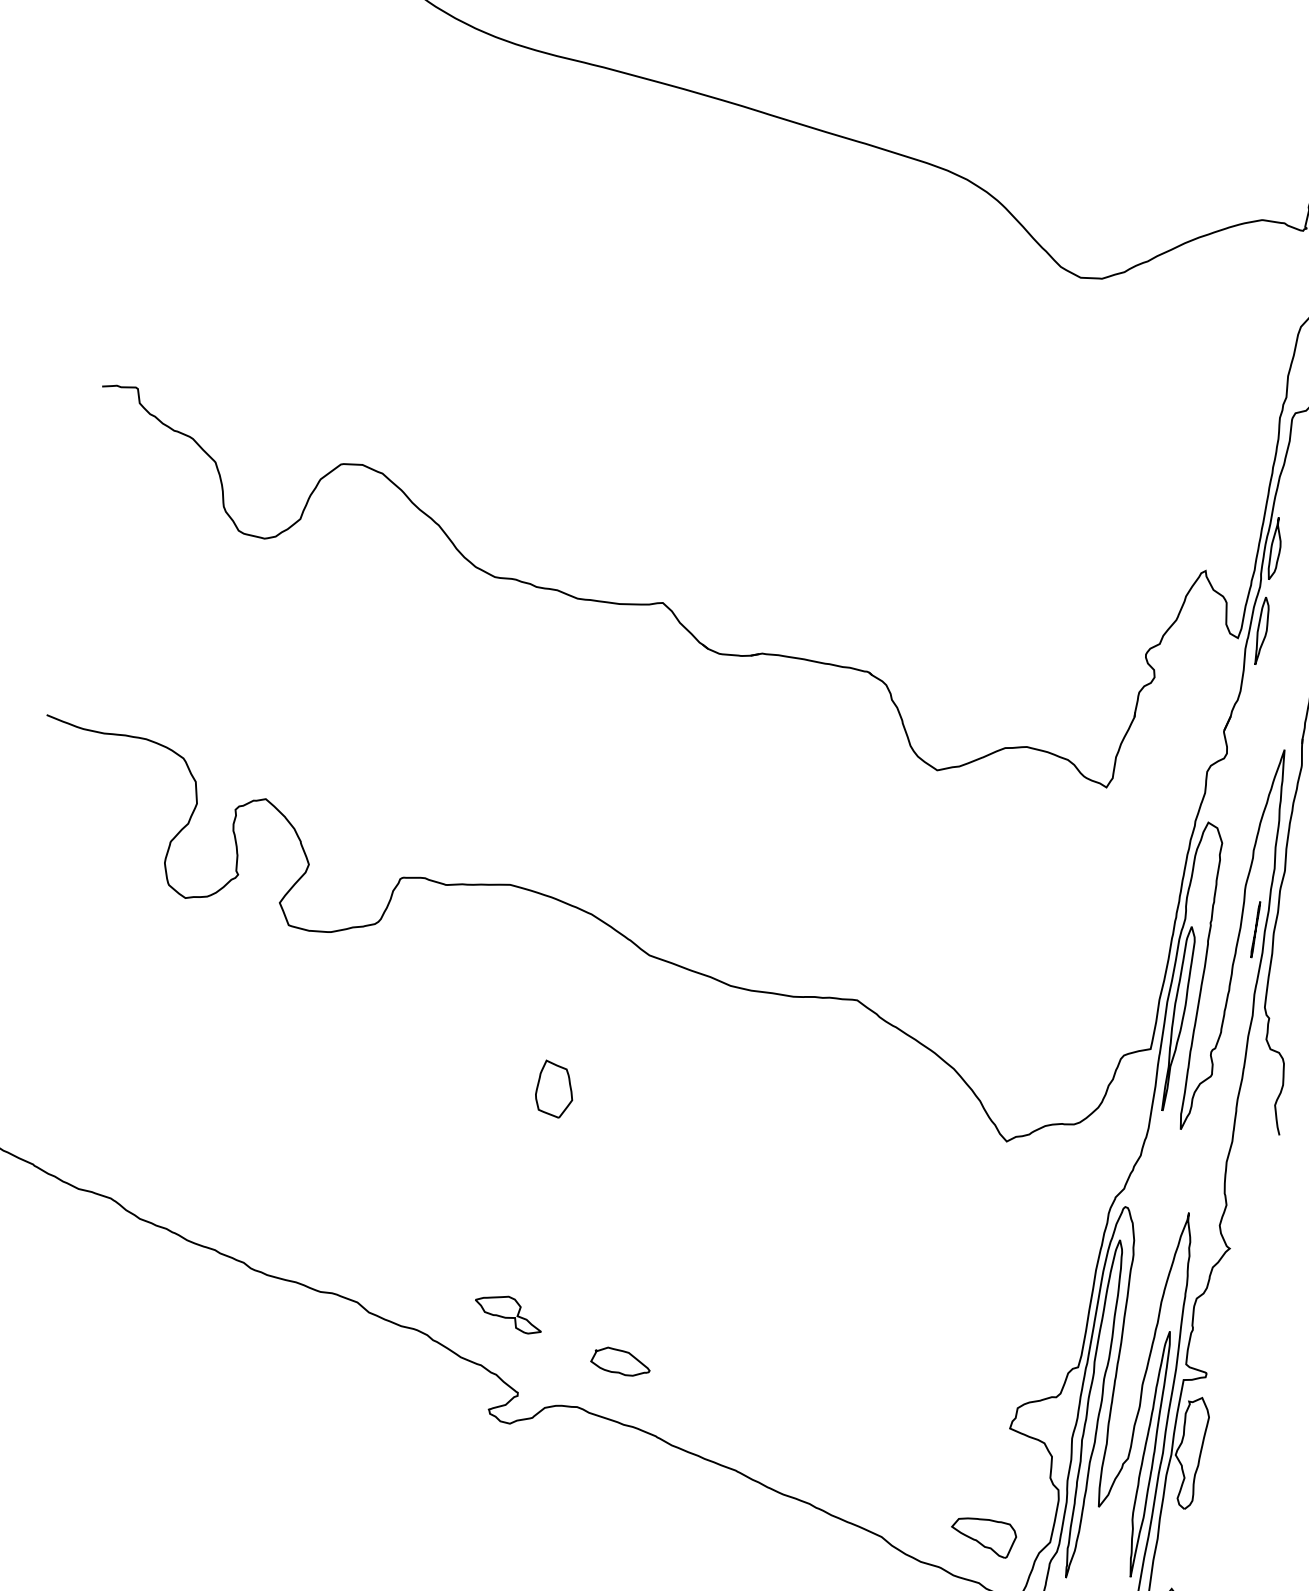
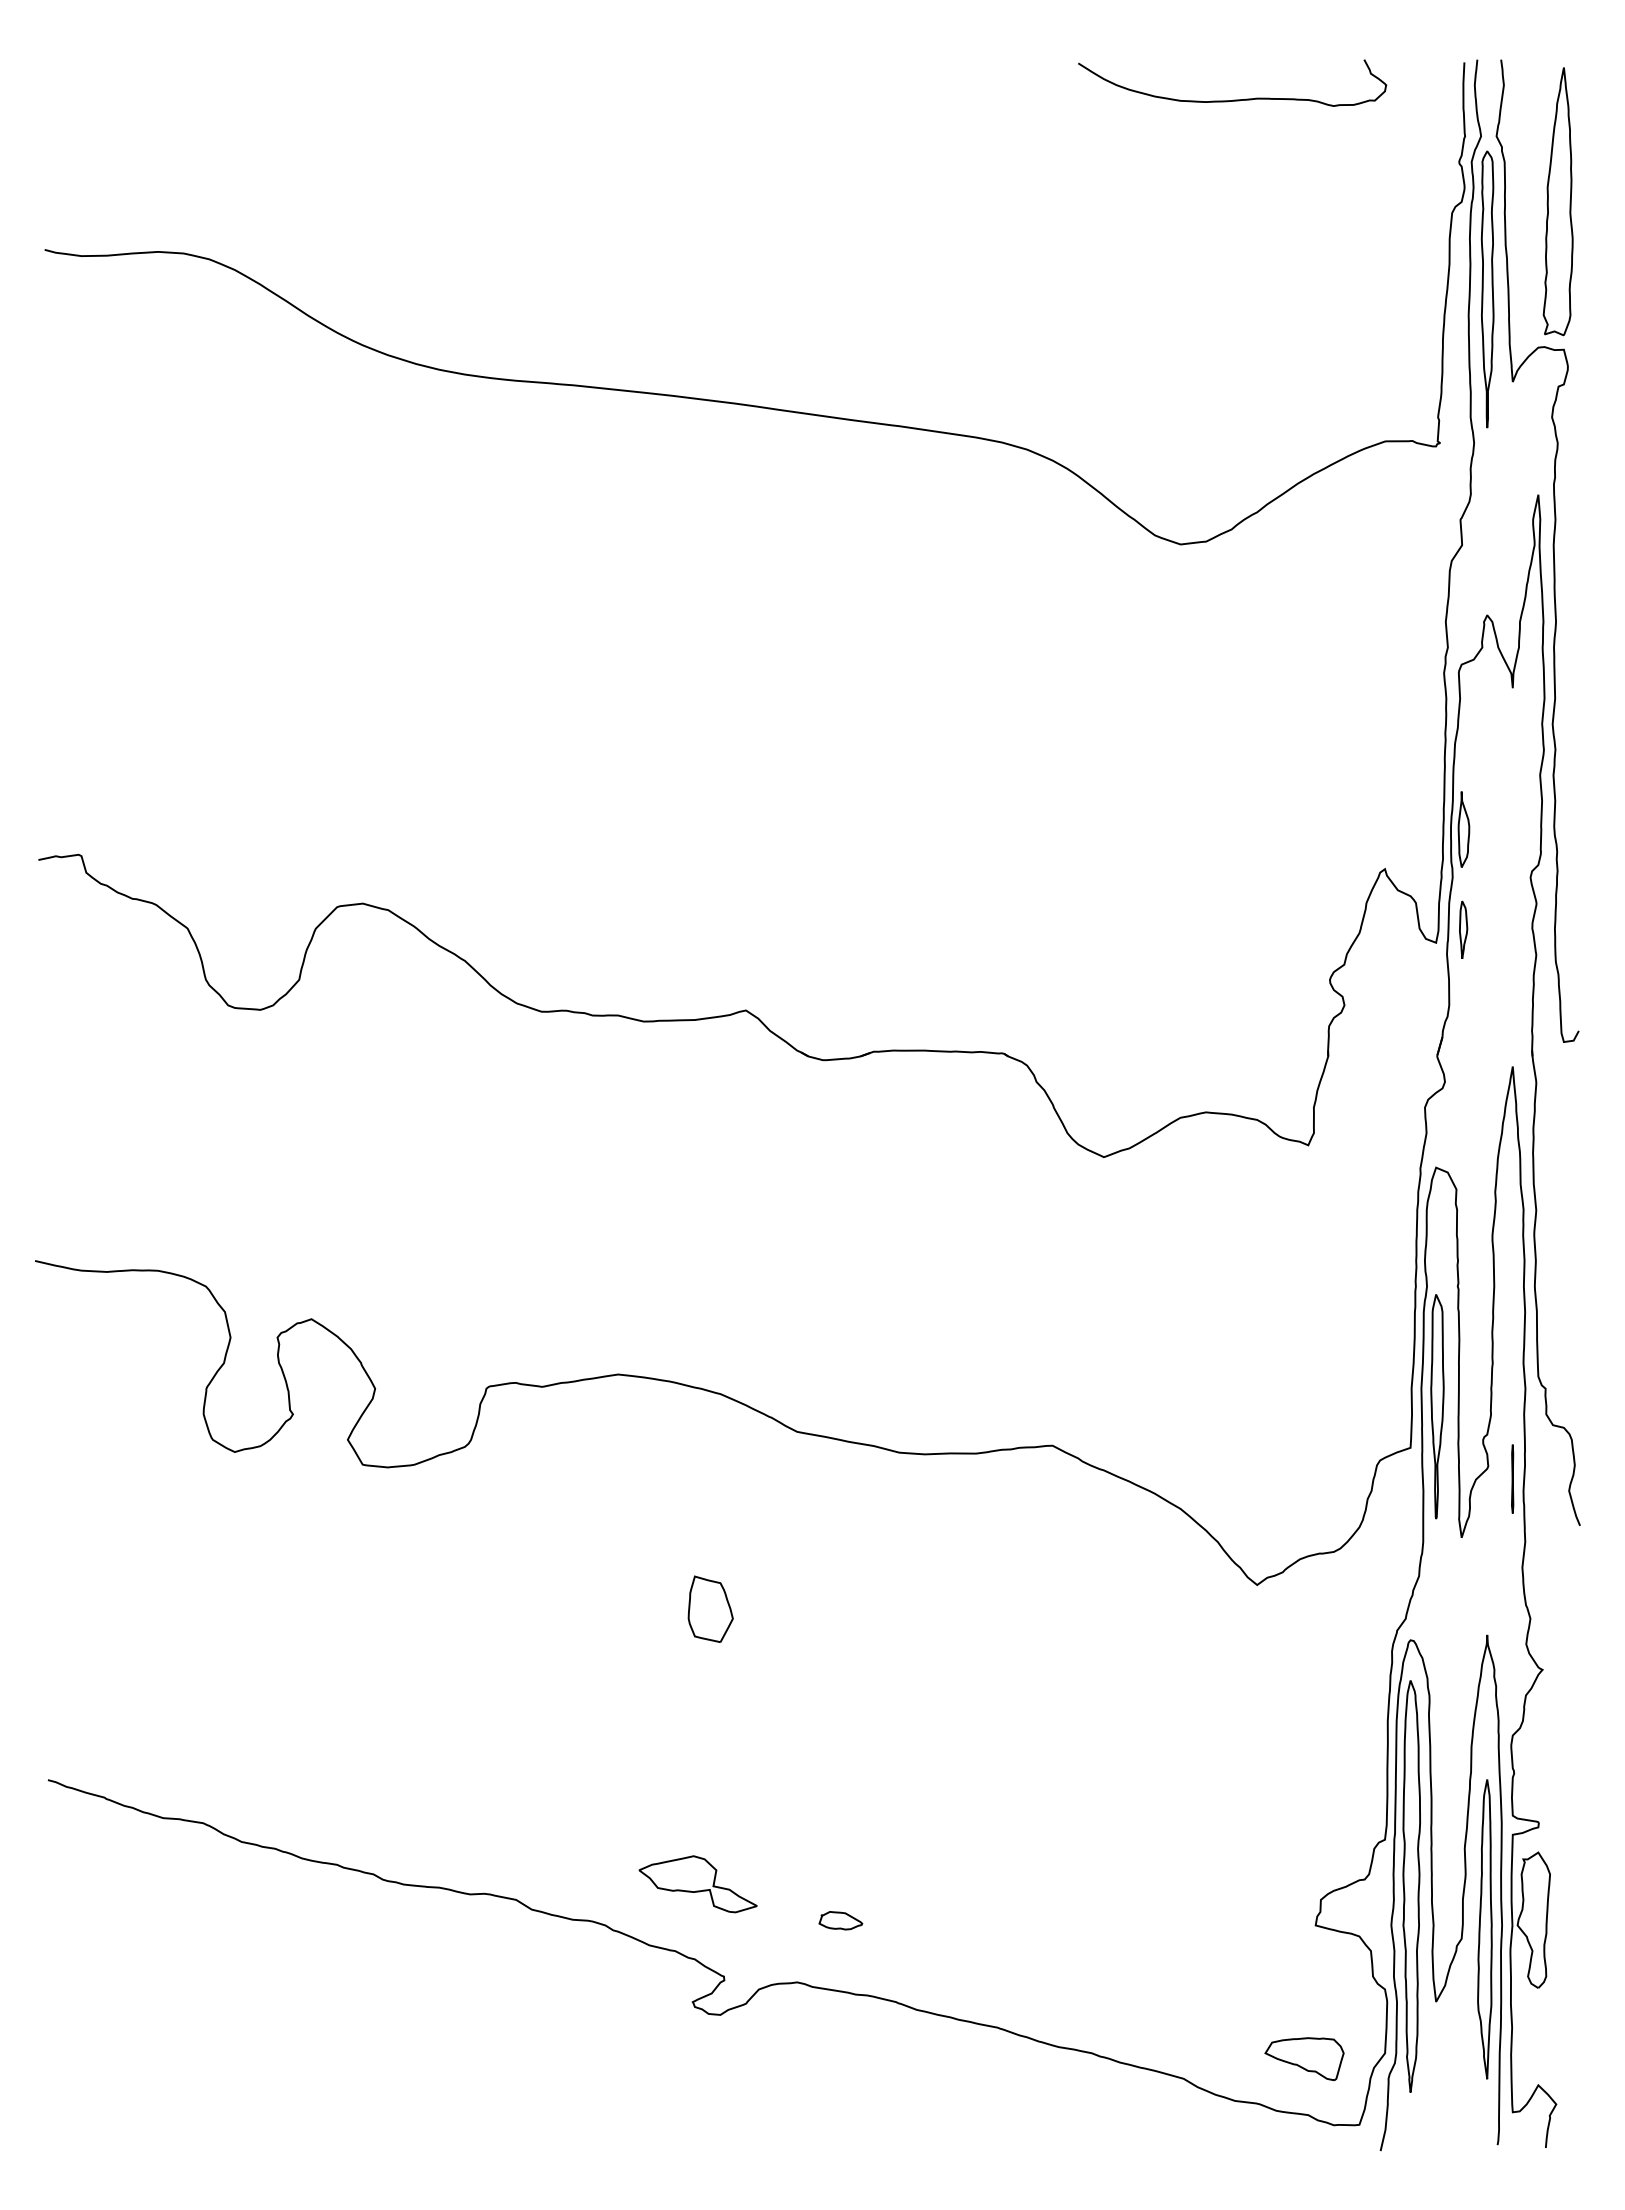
part: (1262, 630) -> (1463, 929), size x0.7
line: (1255, 929) -> (1512, 1478), moved
part: (508, 1313) -> (697, 1884), size x1.4
part: (620, 1361) -> (840, 1920), size x0.6

